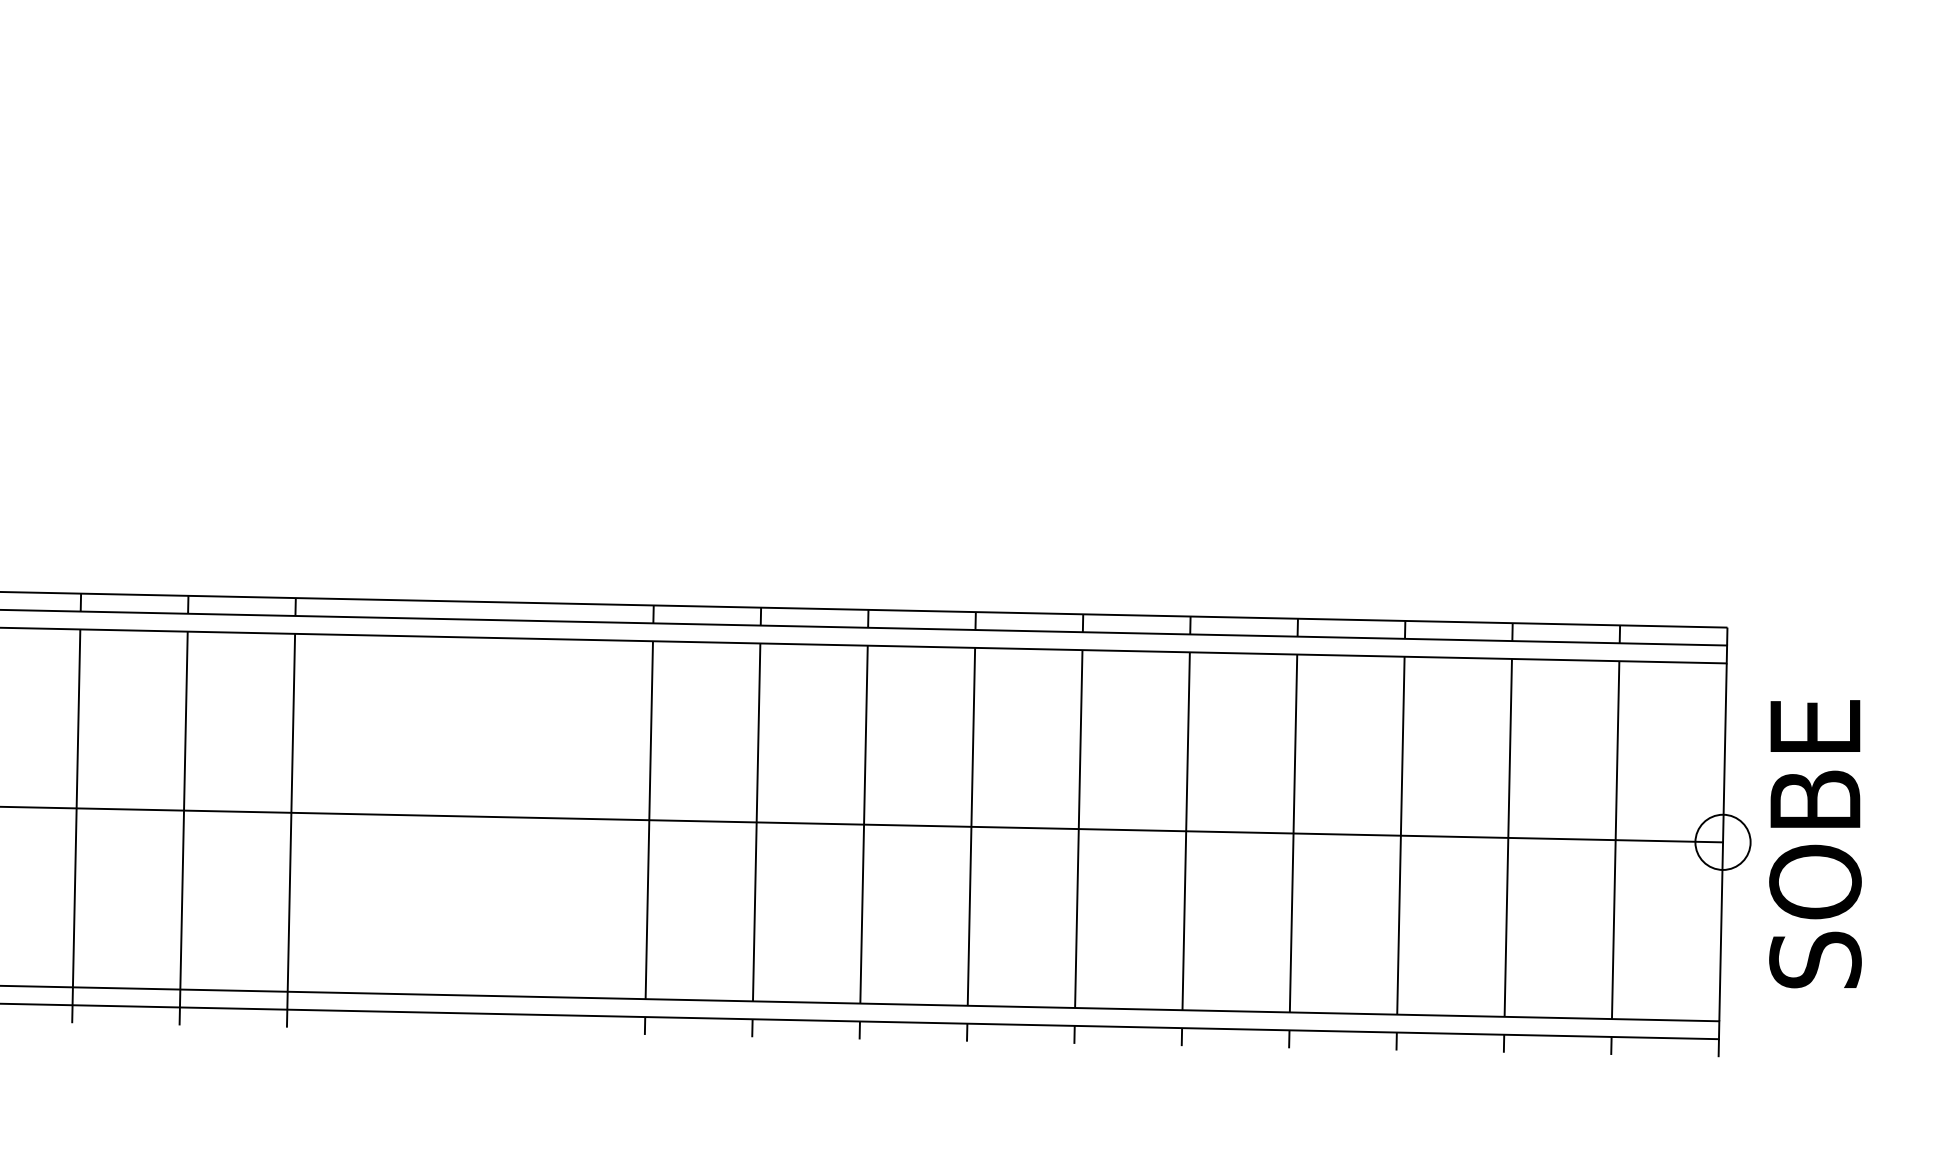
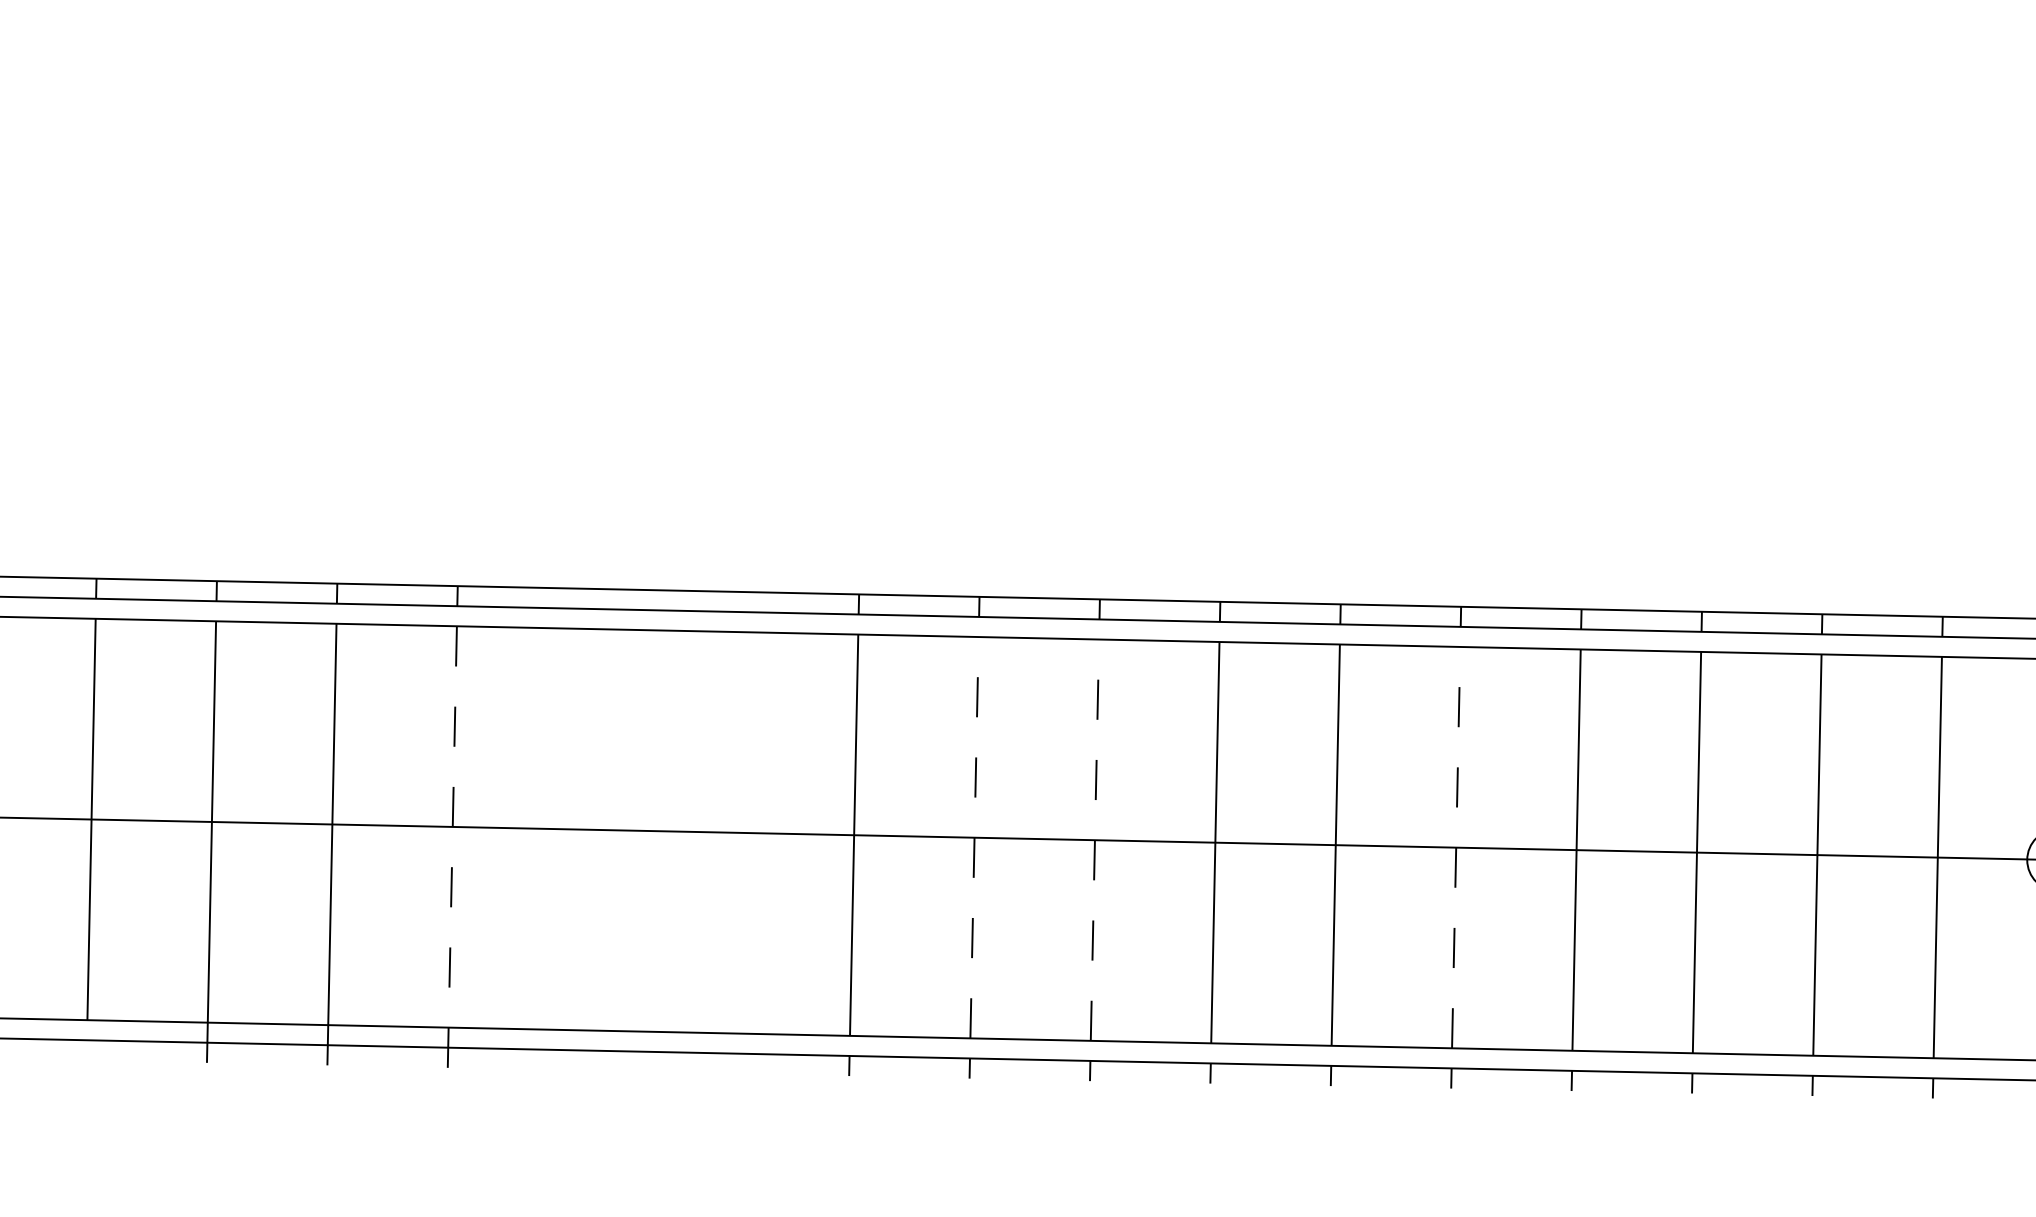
line: (756, 822) -> (974, 837), solid -> dashed
line: (864, 824) -> (1095, 840), solid -> dashed
line: (291, 830) -> (452, 846), solid -> dashed
line: (1186, 831) -> (1456, 847), solid -> dashed

